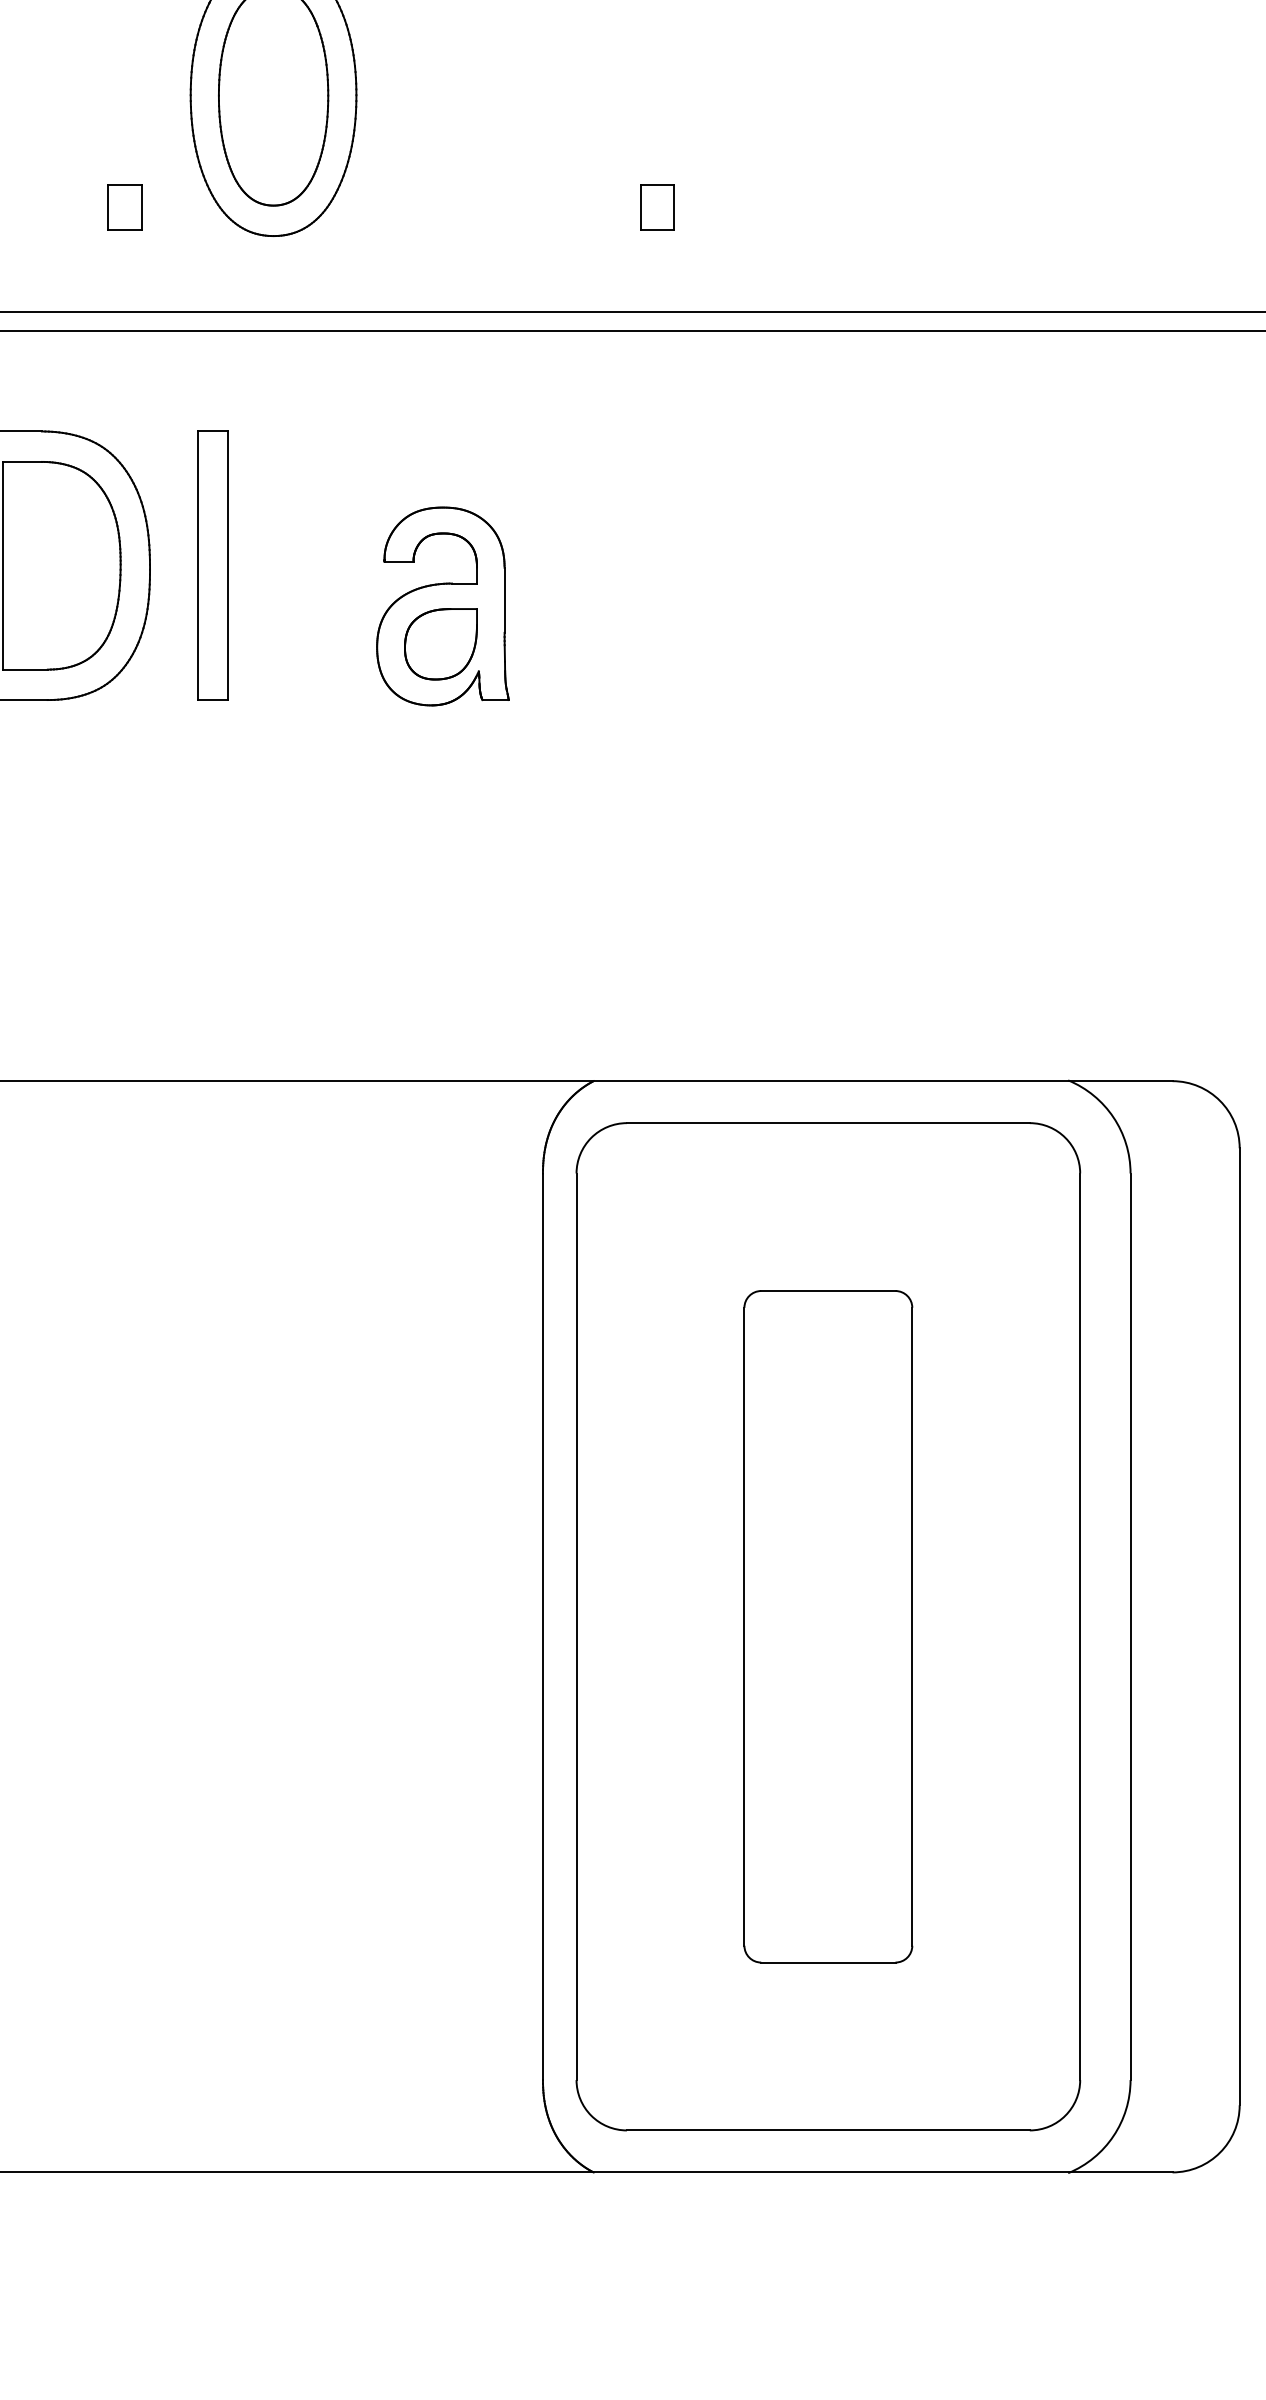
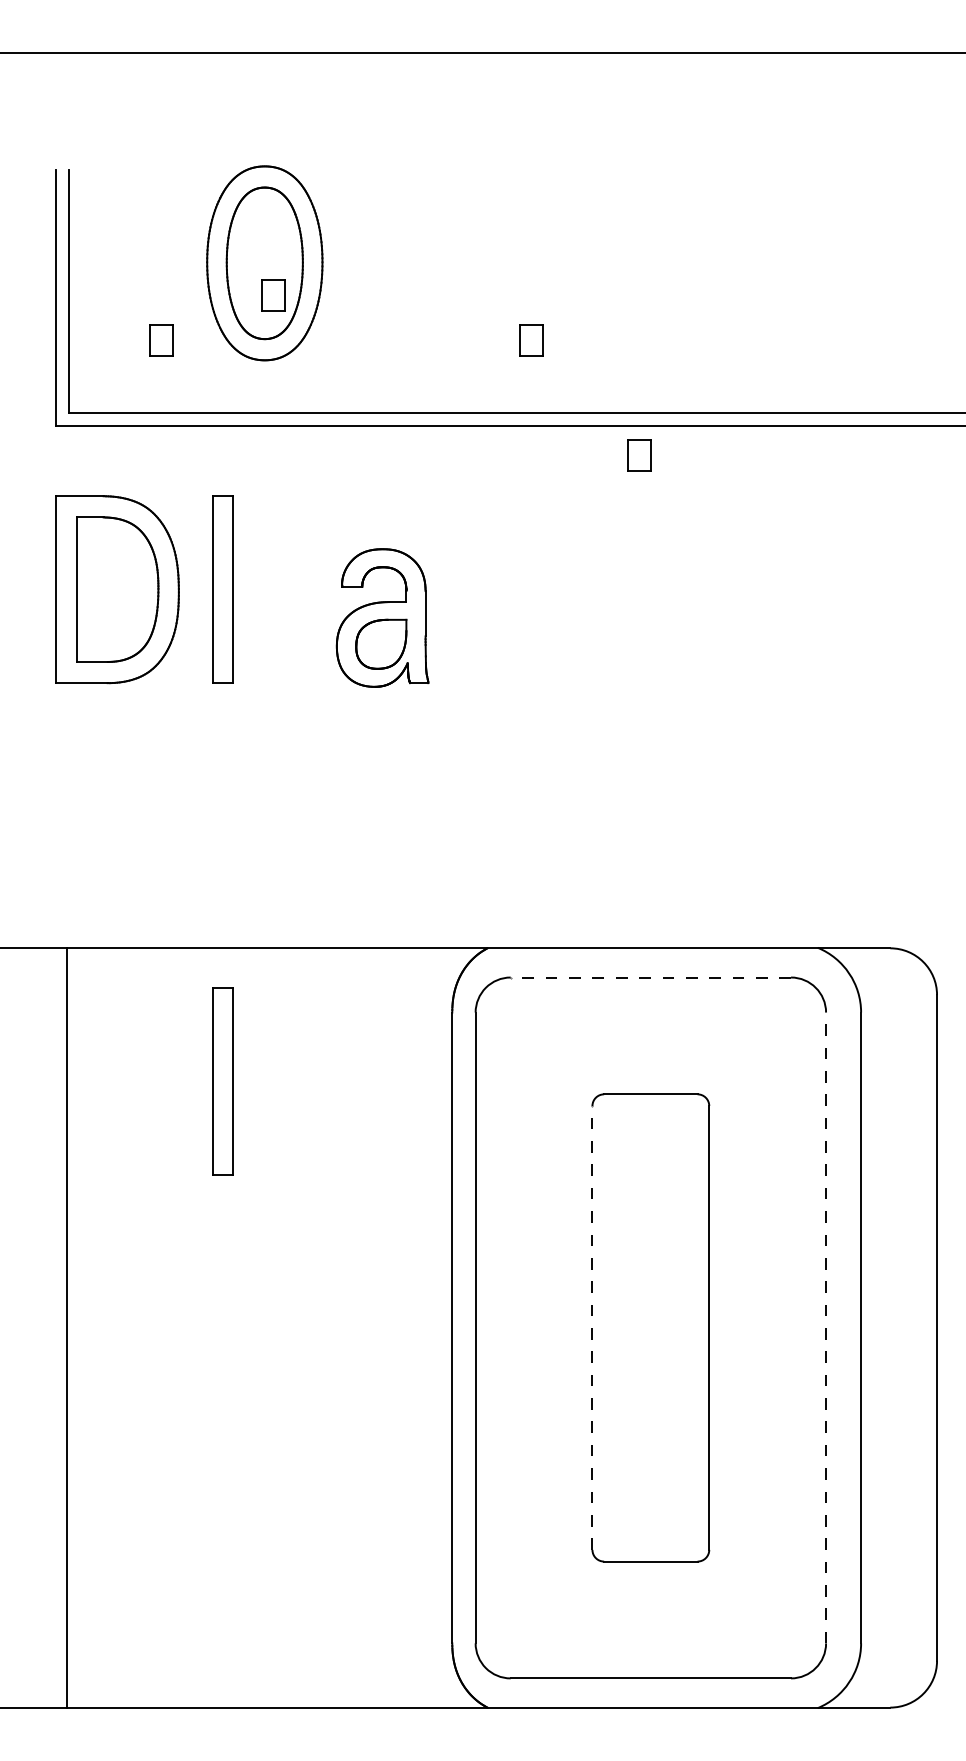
part: (286, 142) -> (273, 295), added
part: (812, 372) -> (639, 455), added
line: (827, 1123) -> (650, 977), solid -> dashed
part: (212, 1272) -> (222, 1081), added
line: (744, 1626) -> (592, 1327), solid -> dashed
line: (1080, 1626) -> (826, 1327), solid -> dashed

